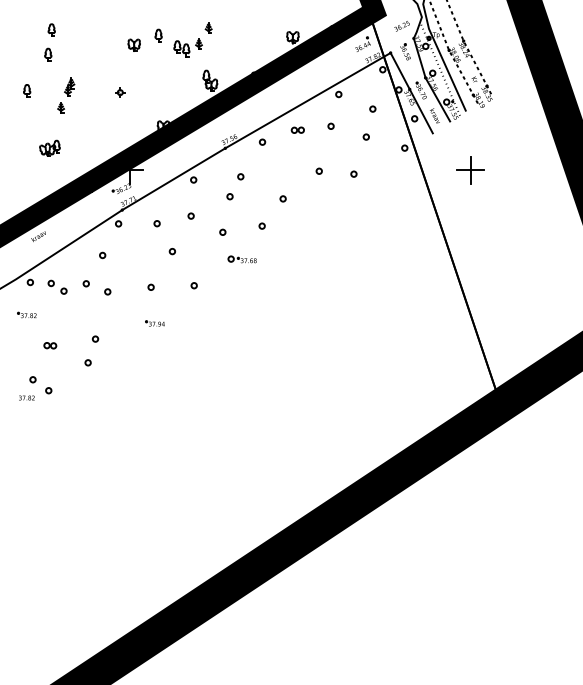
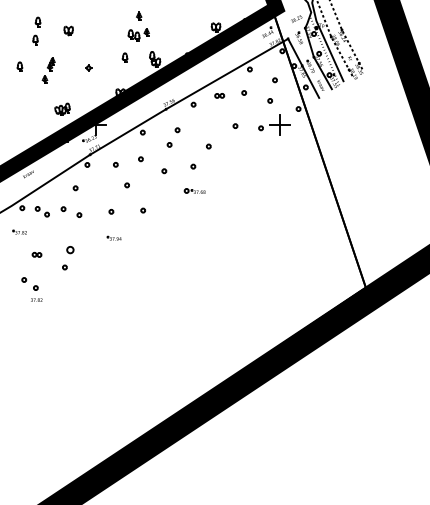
part: (208, 27) -> (138, 15), moved
part: (158, 35) -> (124, 57), moved
part: (133, 44) -> (68, 30), moved
part: (49, 147) -> (62, 108), moved
part: (470, 170) -> (279, 125), moved
part: (241, 259) -> (194, 191), moved
part: (95, 338) -> (70, 249), size x1.6
text: (26, 397) -> (36, 299), moved

